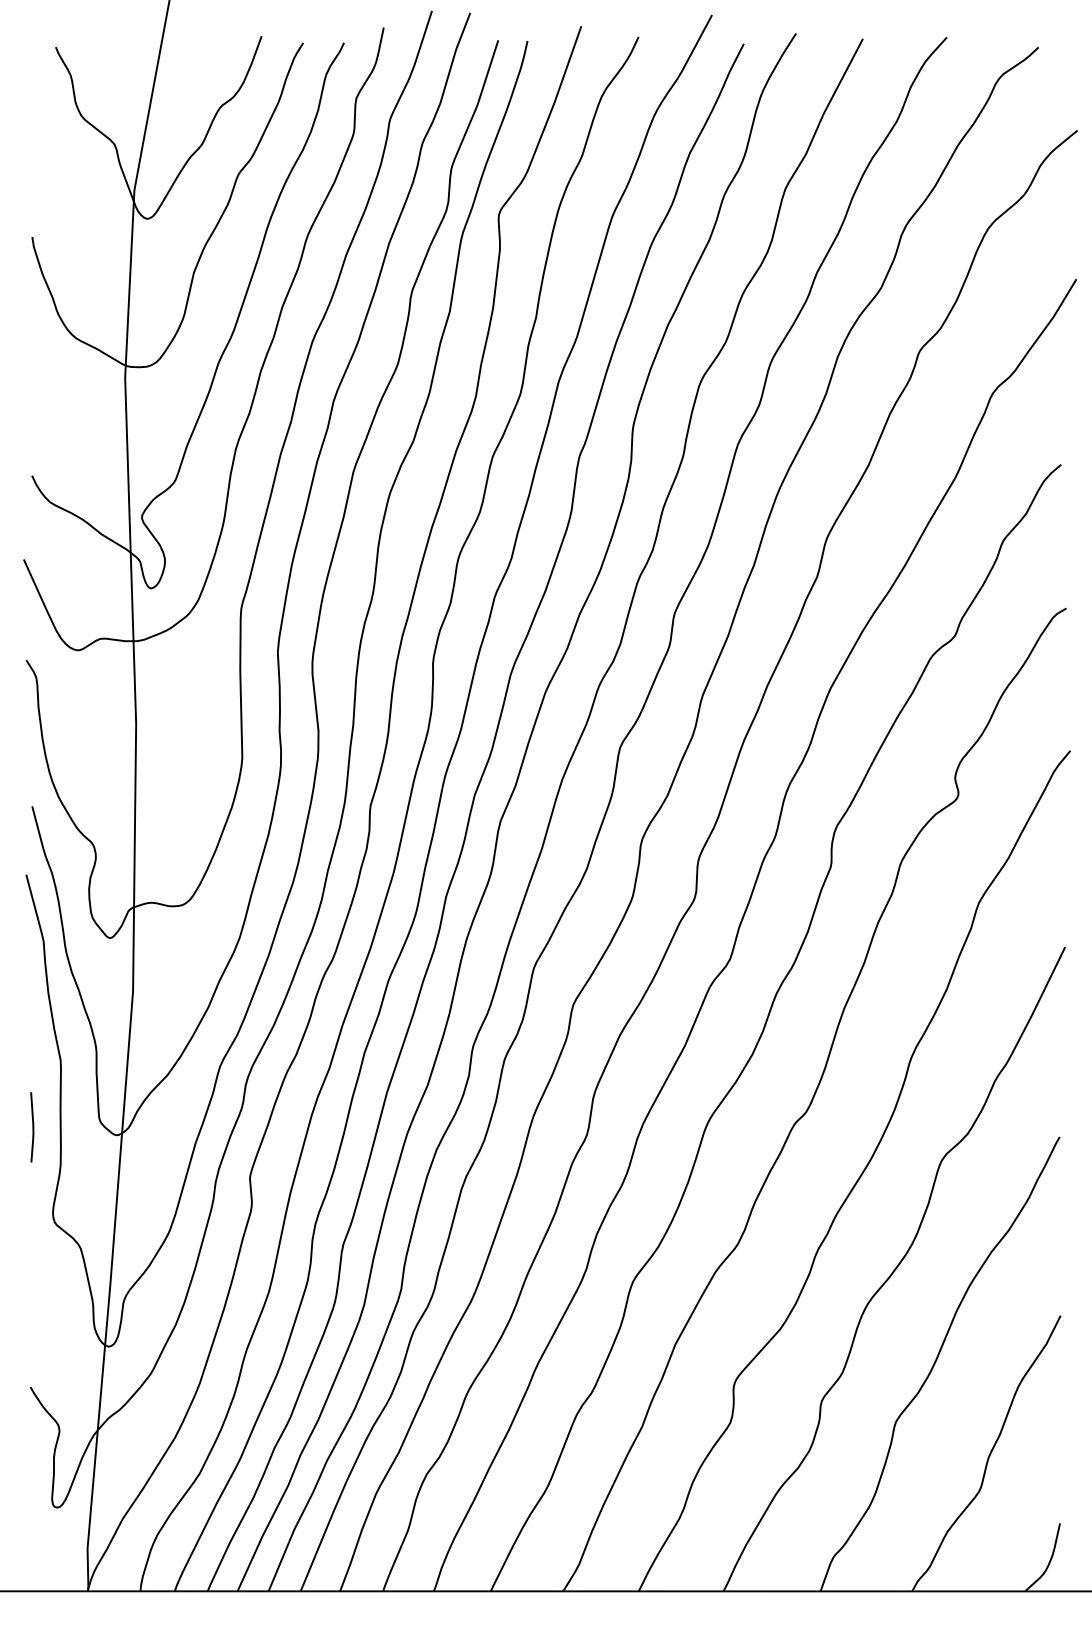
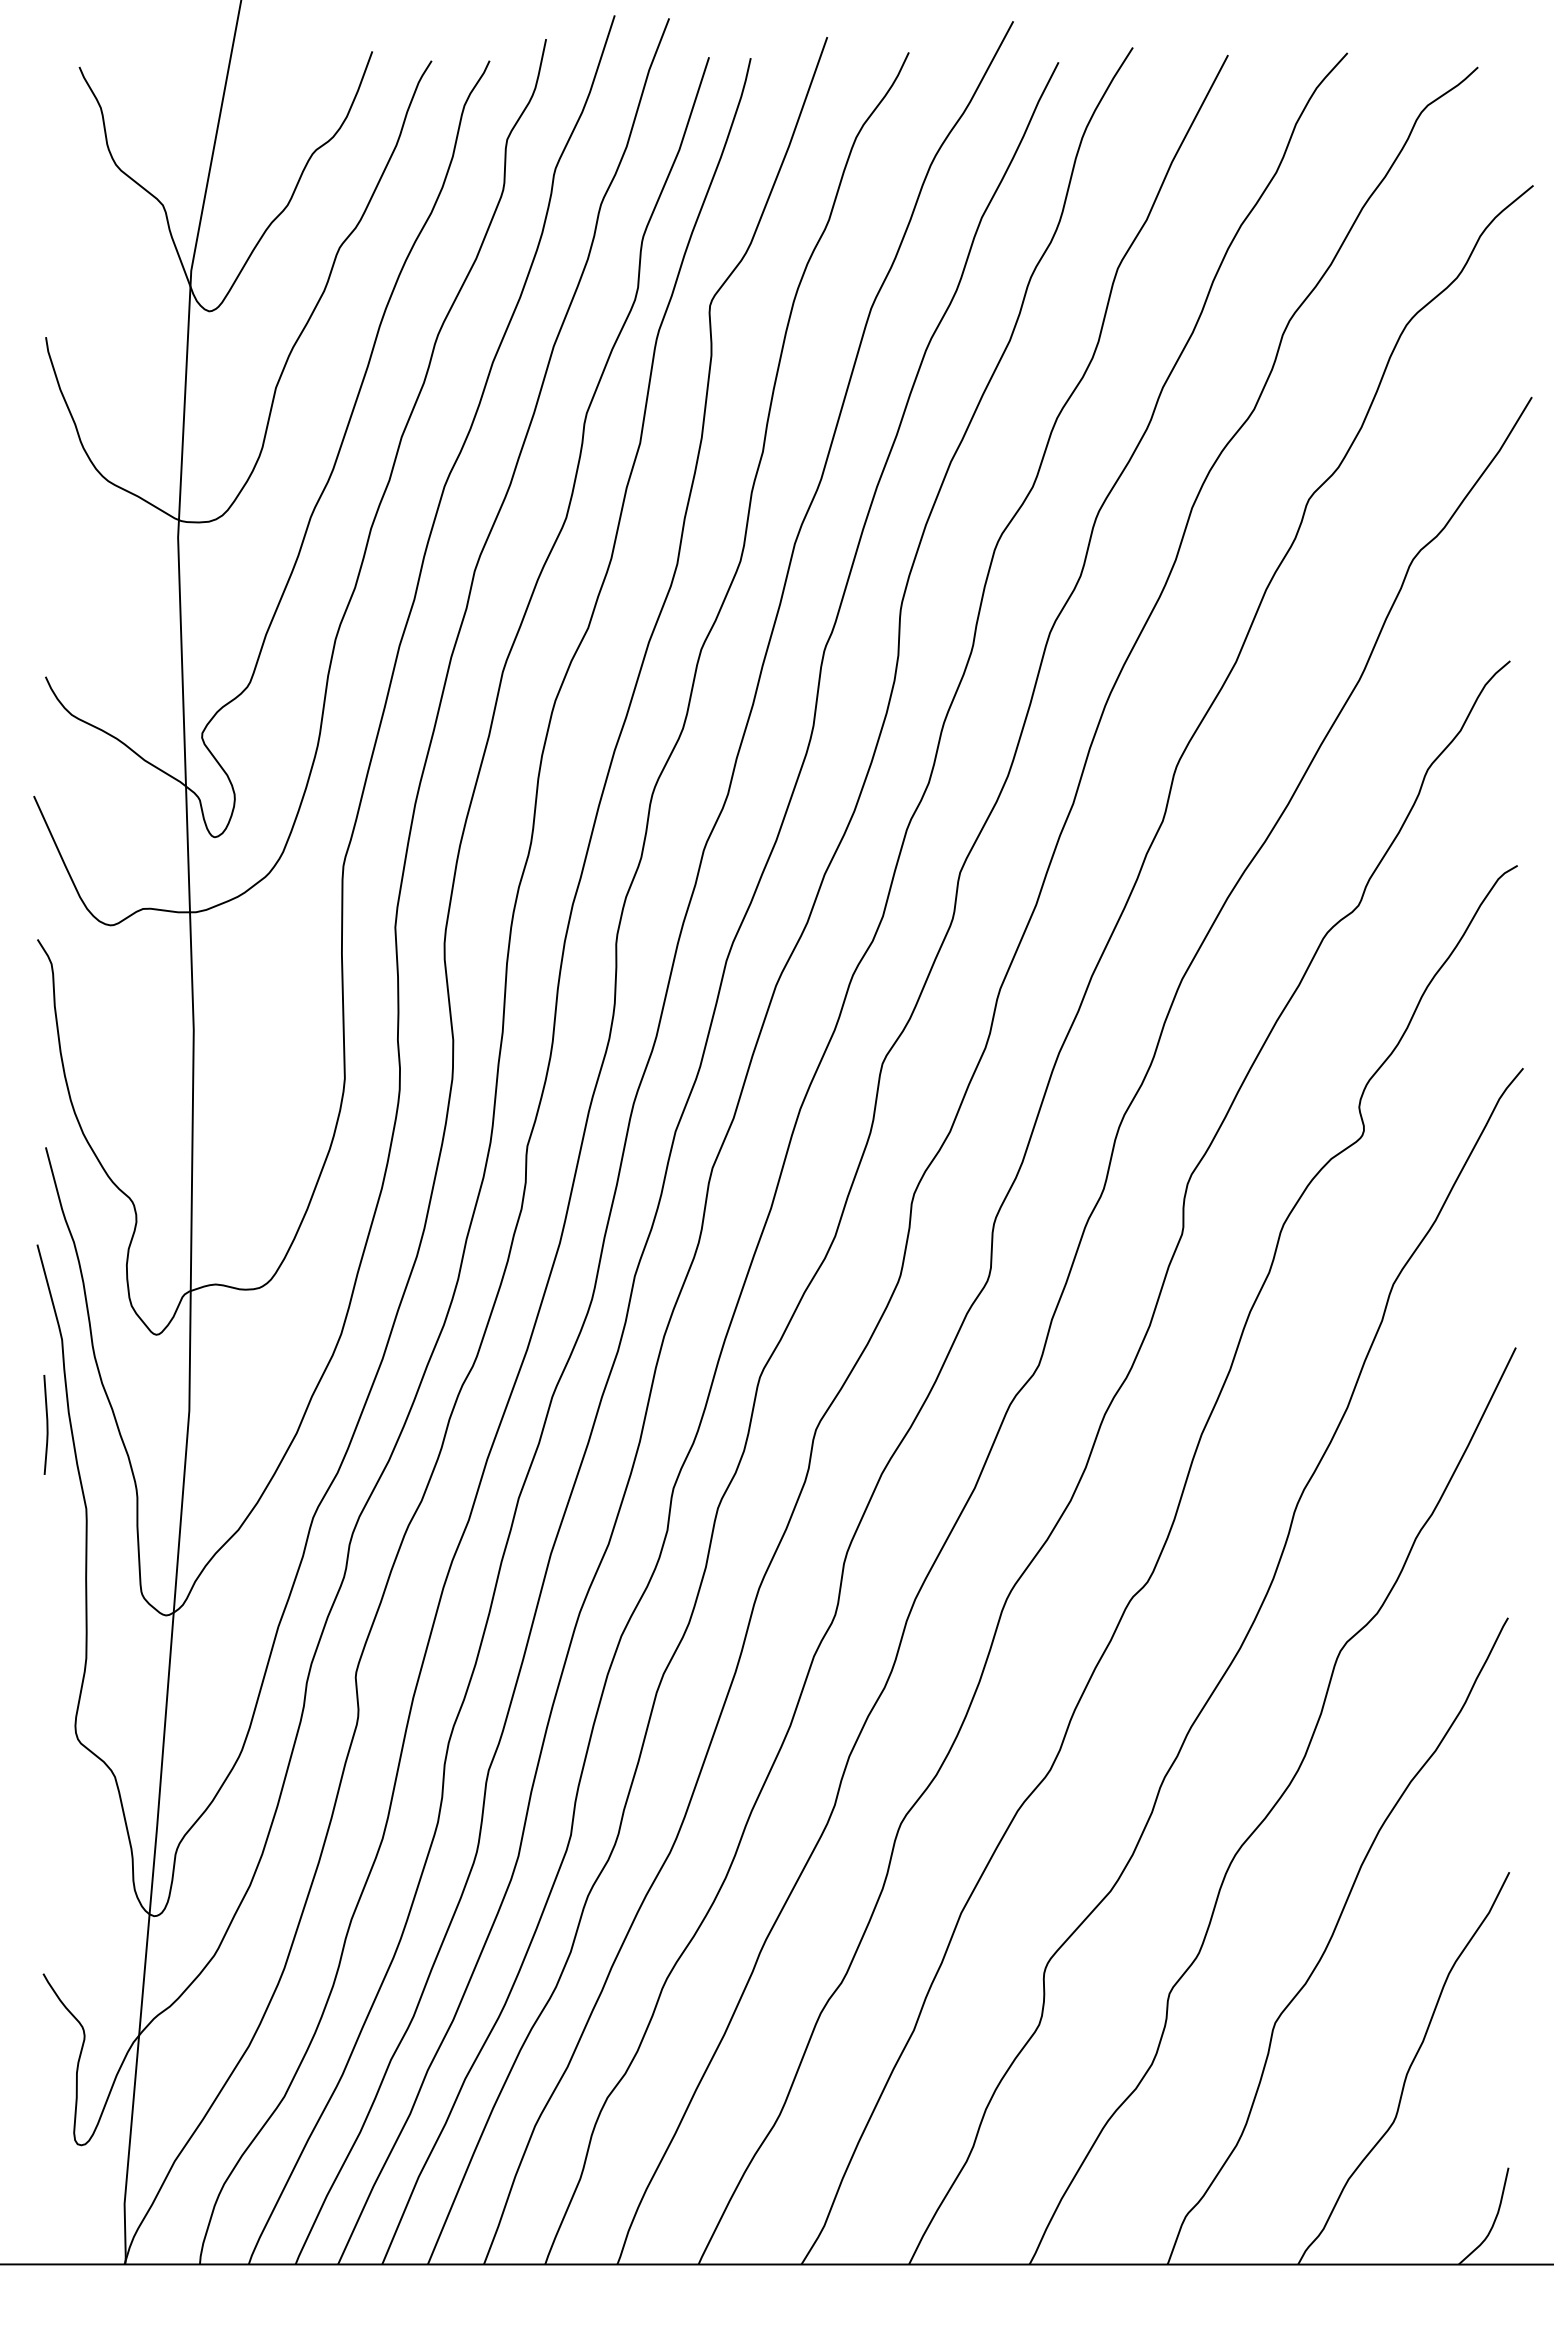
line: (32, 1127) -> (46, 1425), moved

